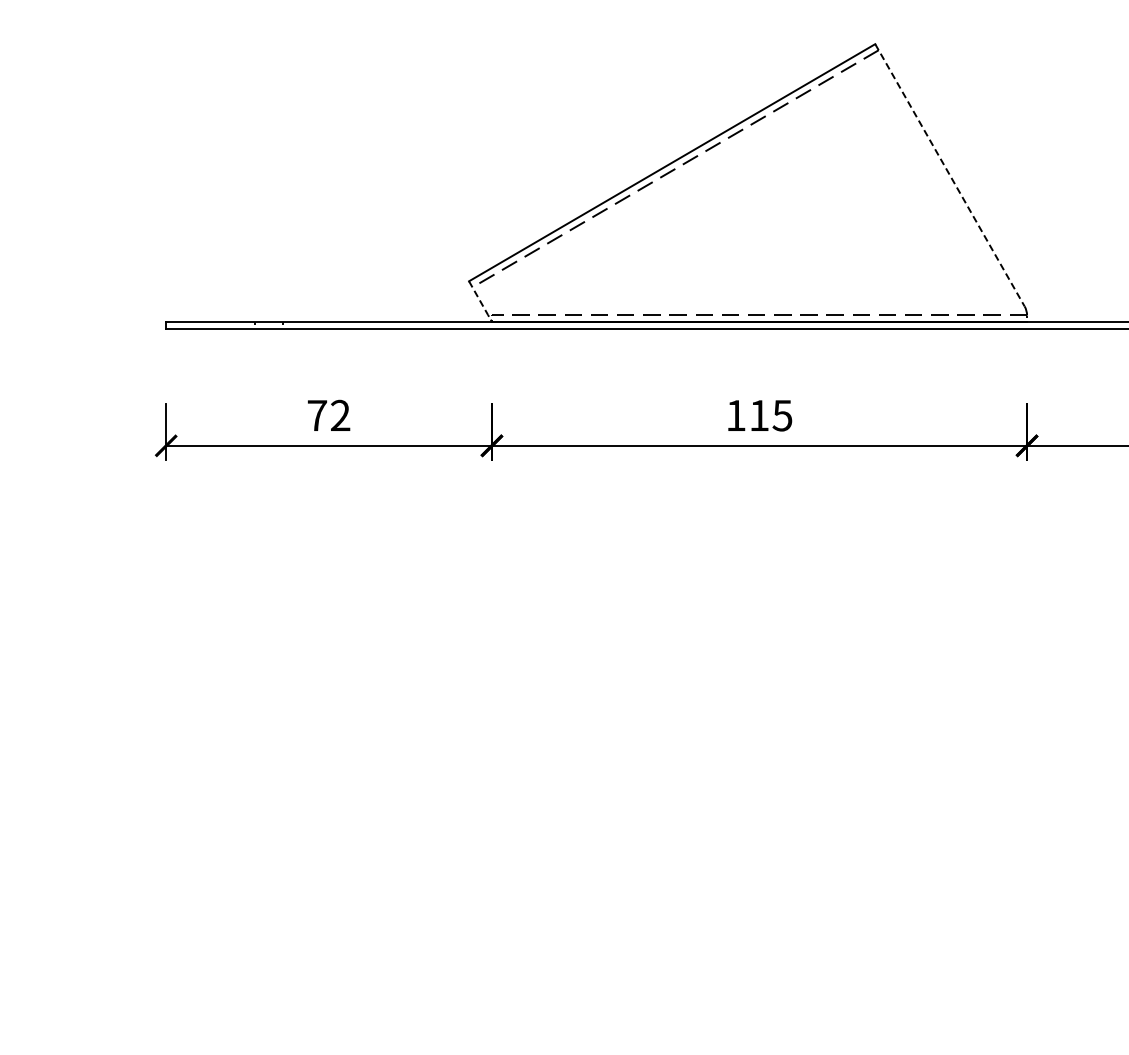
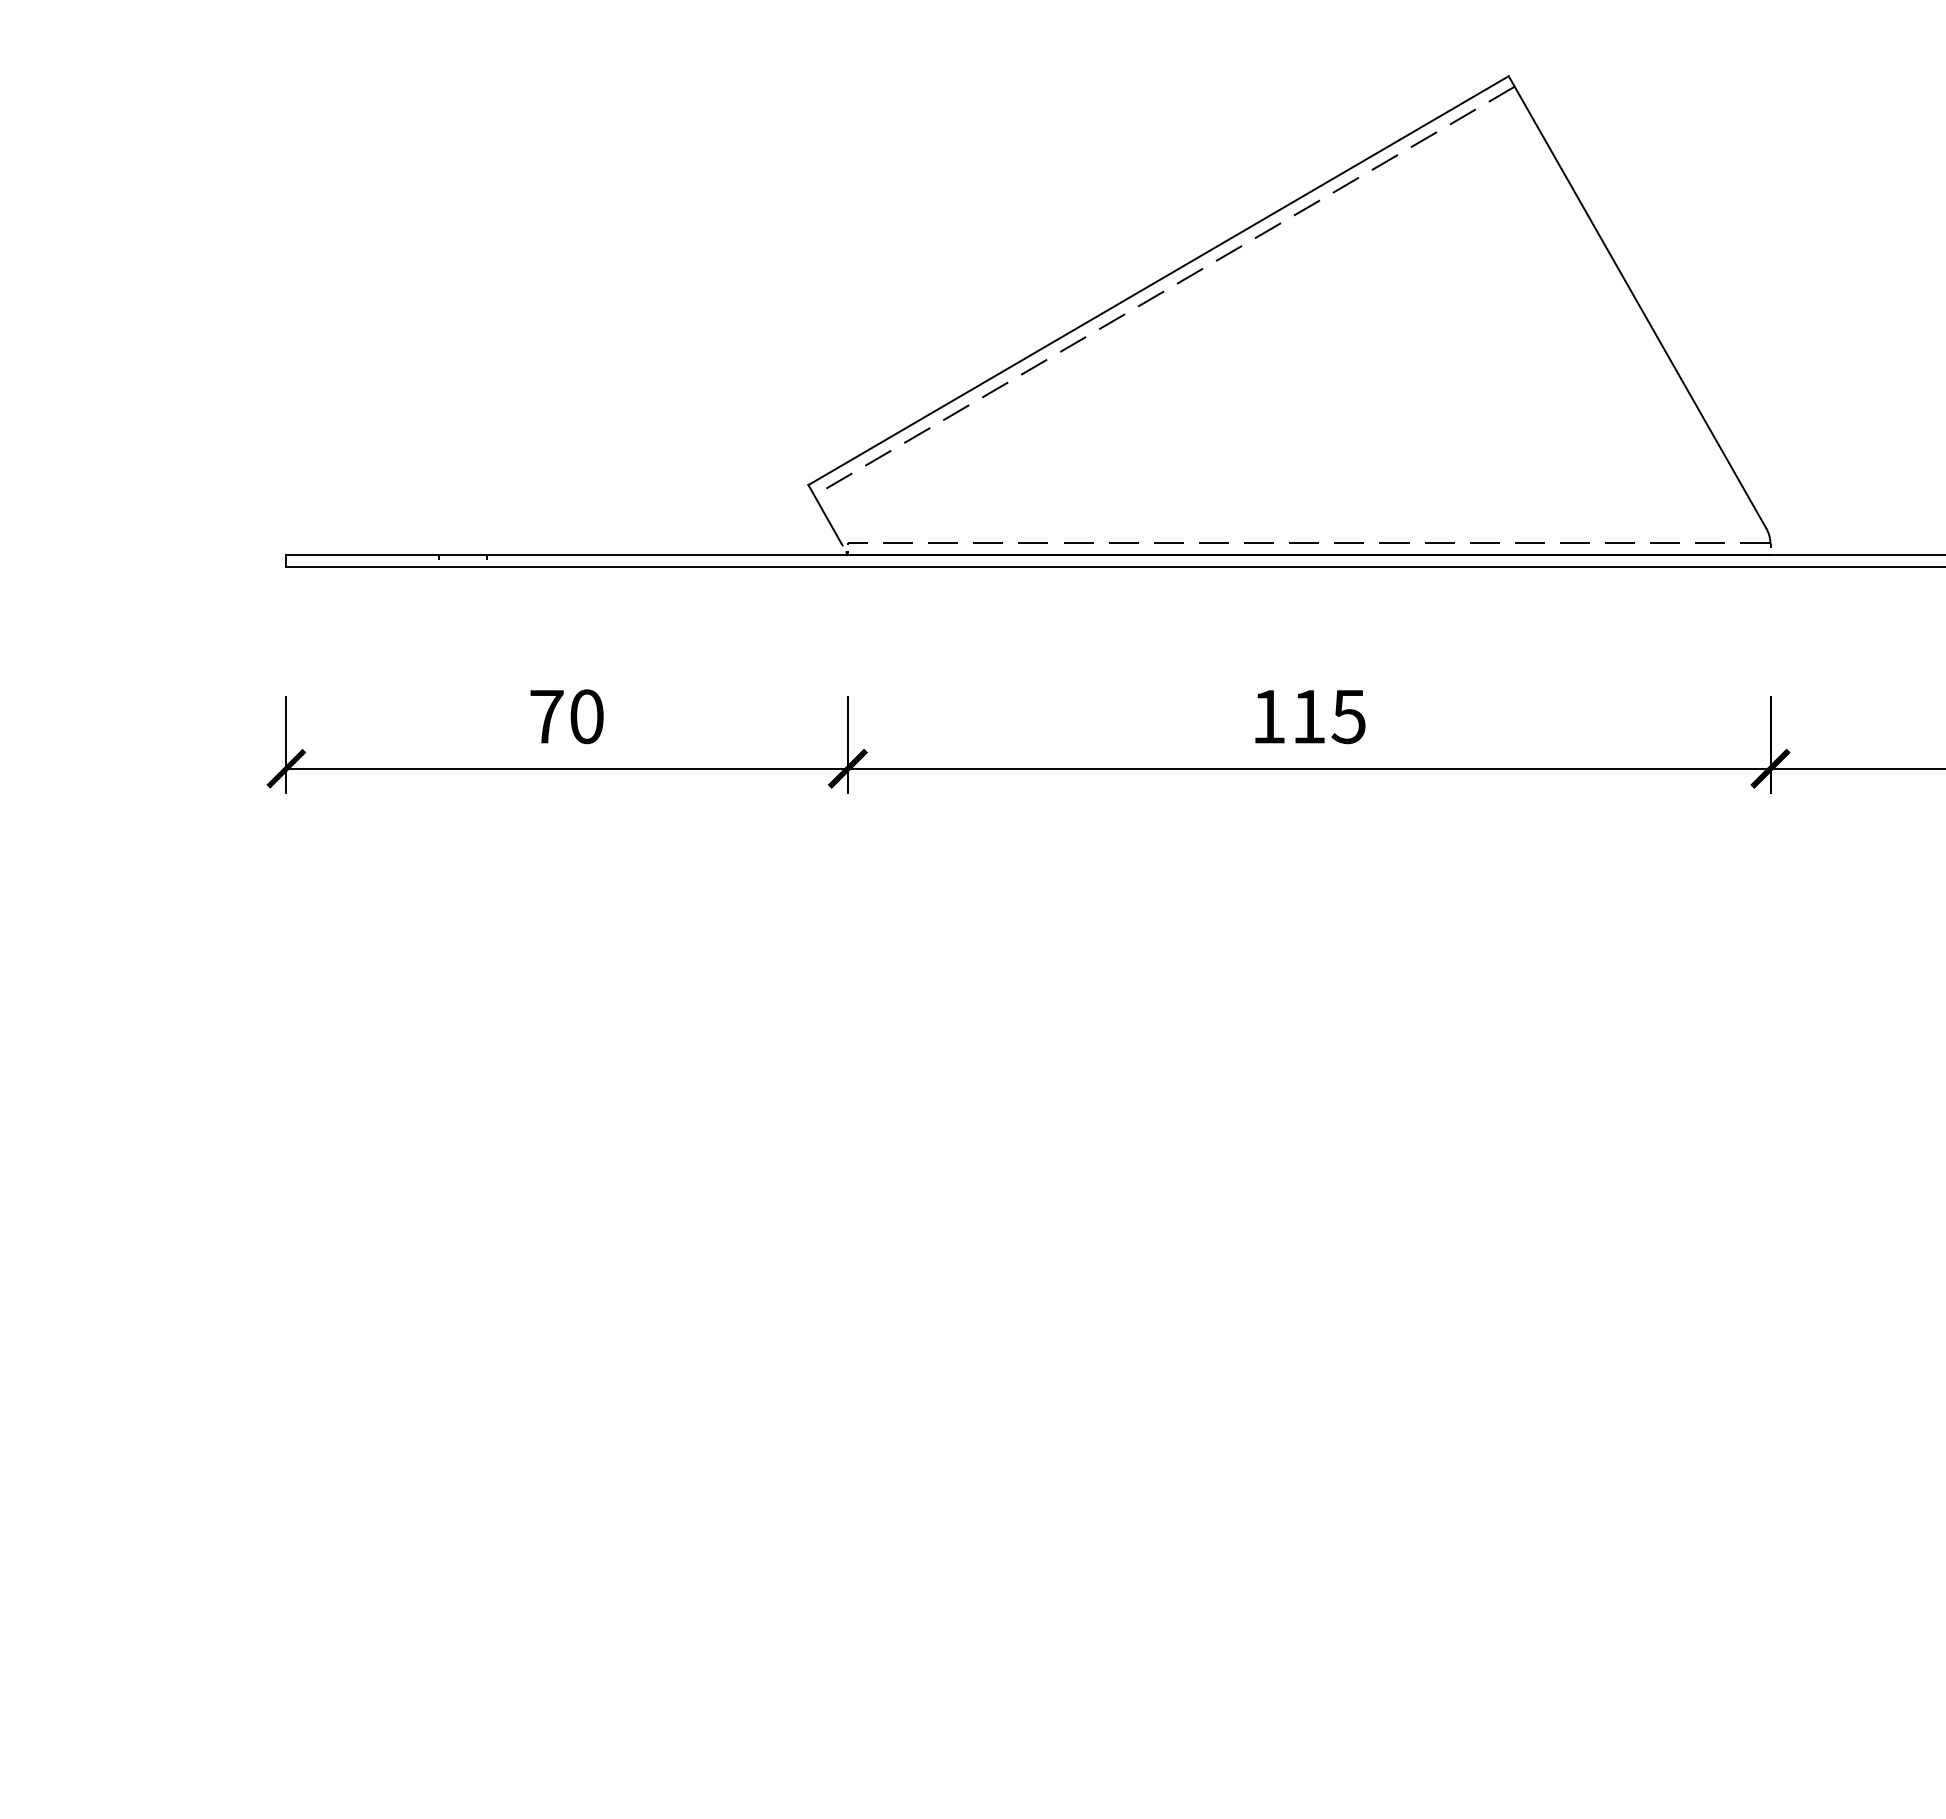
line: (949, 175) -> (1636, 302), dashed -> solid
line: (478, 298) -> (824, 514), dashed -> solid
text: (340, 415) -> (586, 716), 72 -> 70

